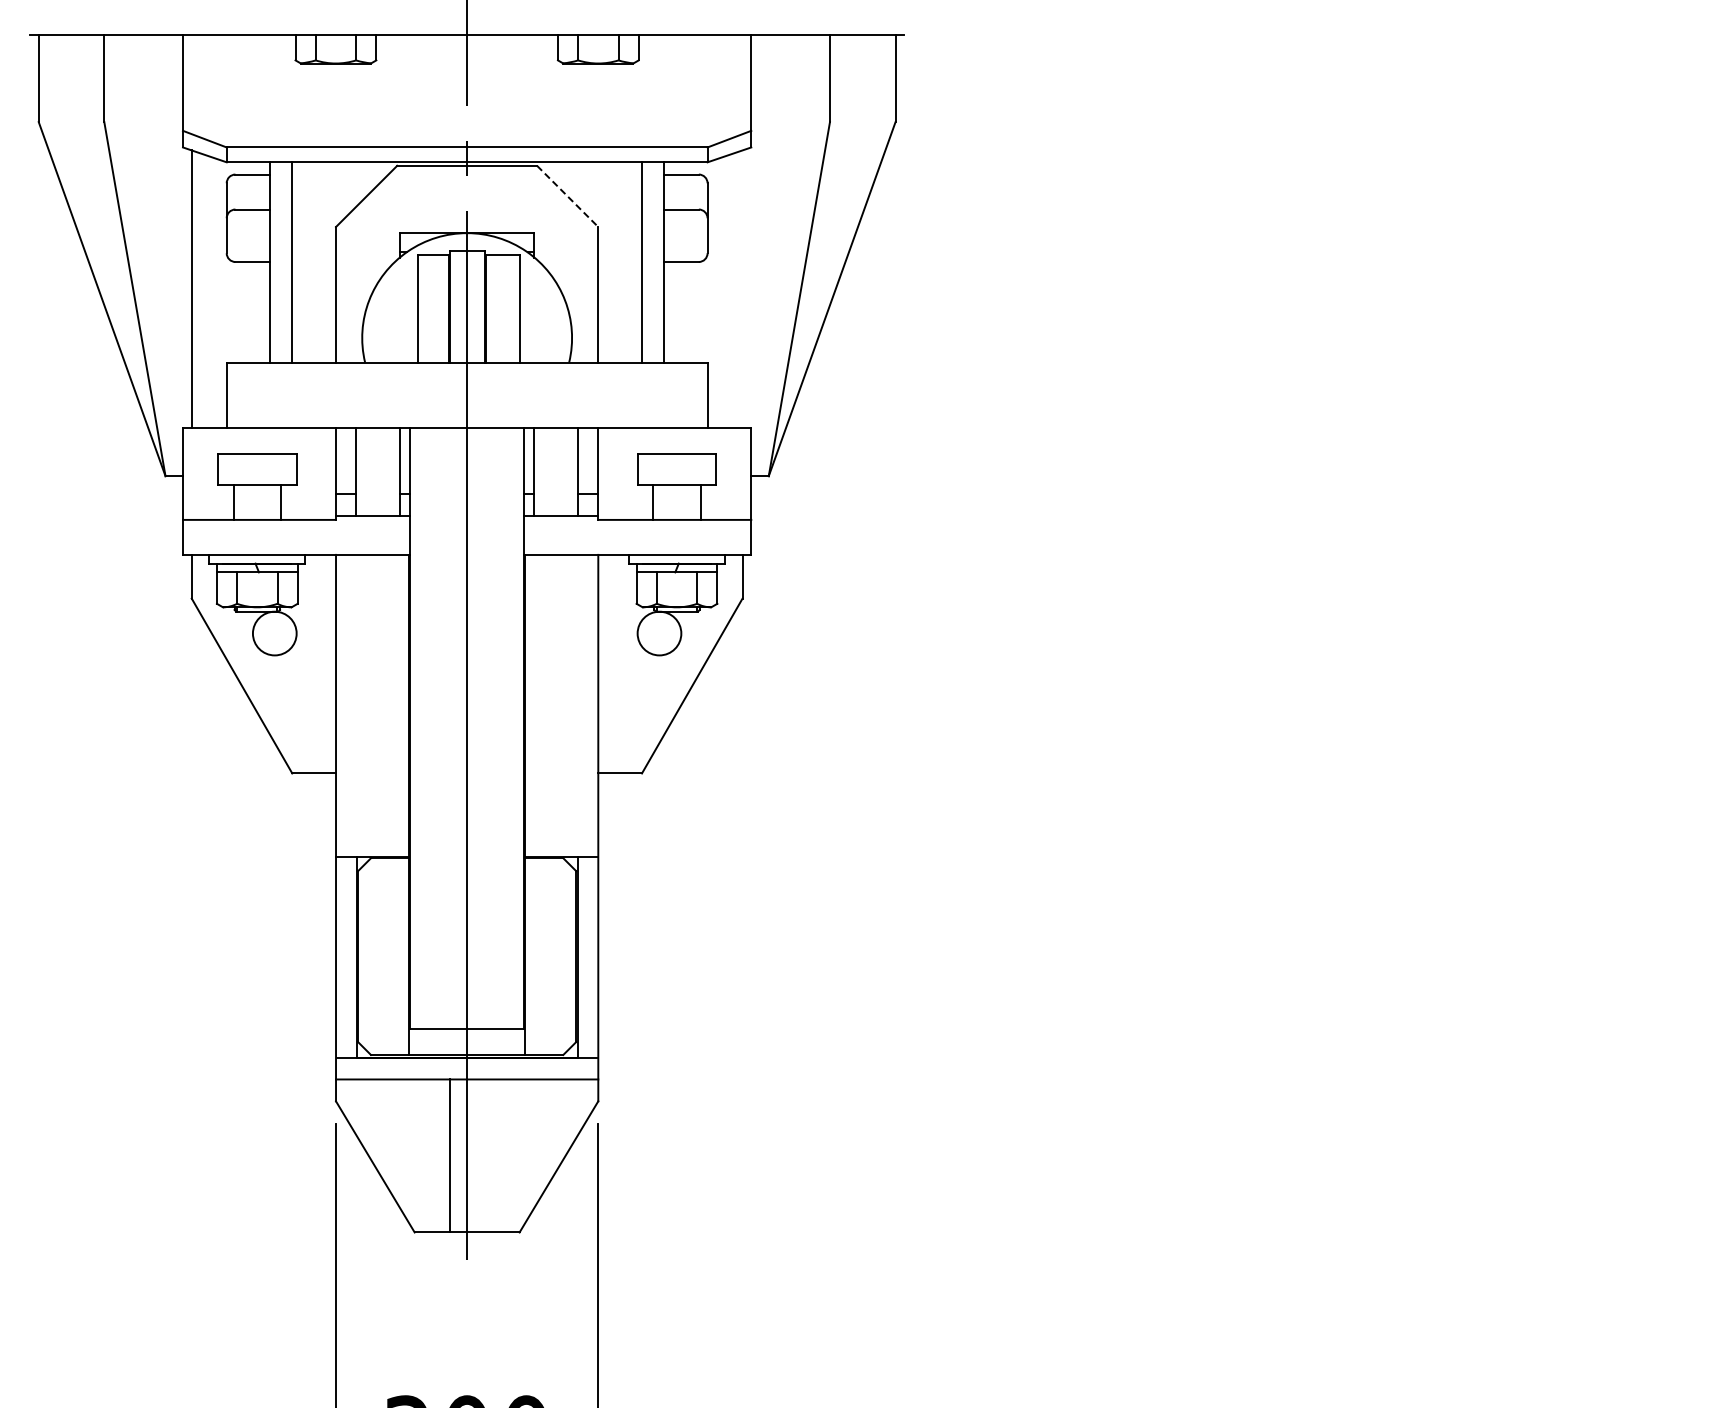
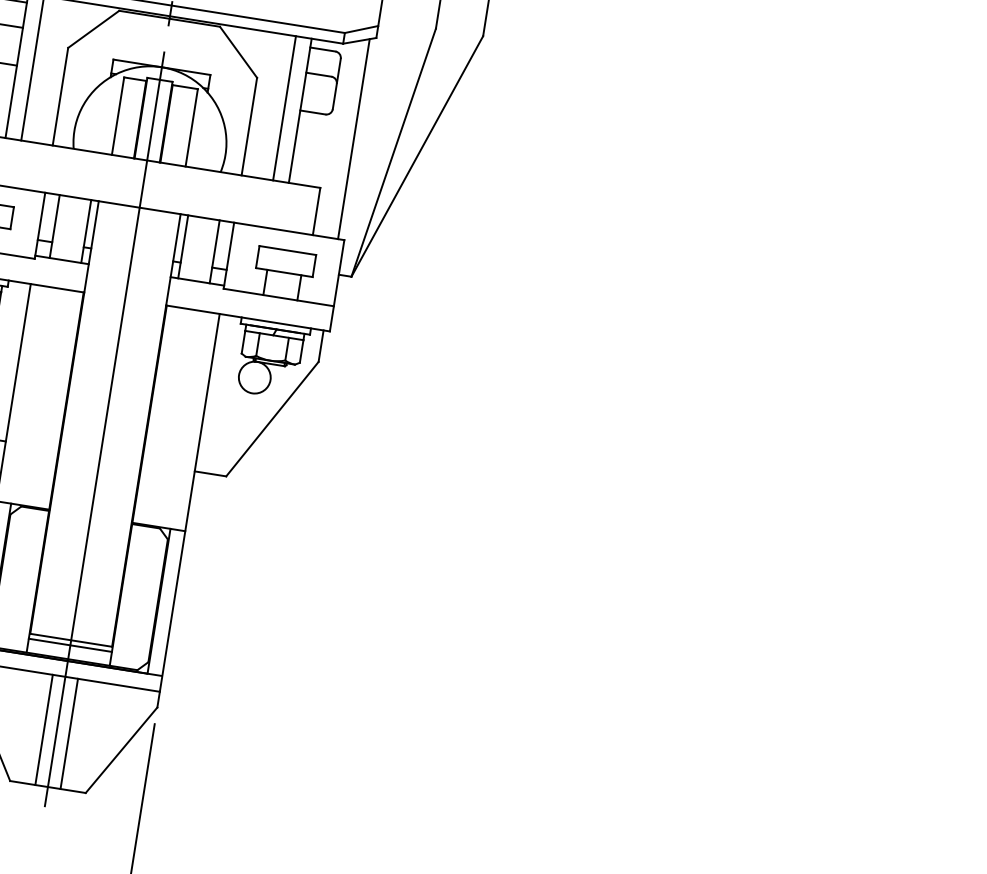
line: (568, 196) -> (239, 52), dashed -> solid
line: (742, 289) -> (353, 139), added
line: (466, 1035) -> (69, 645), added
line: (484, 1155) -> (69, 733), added

